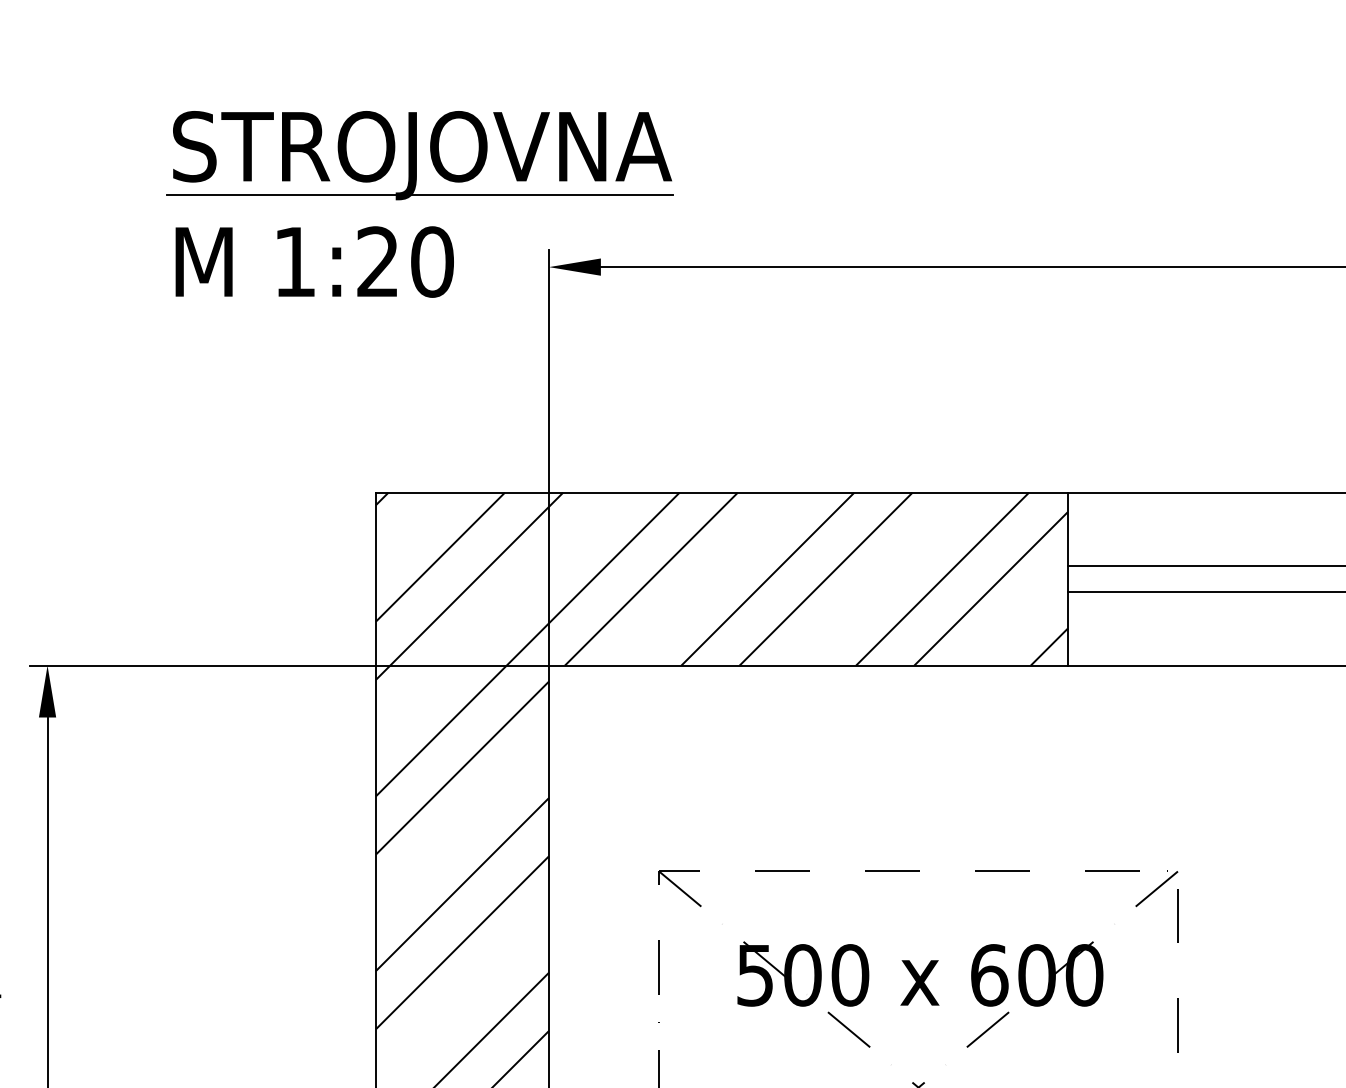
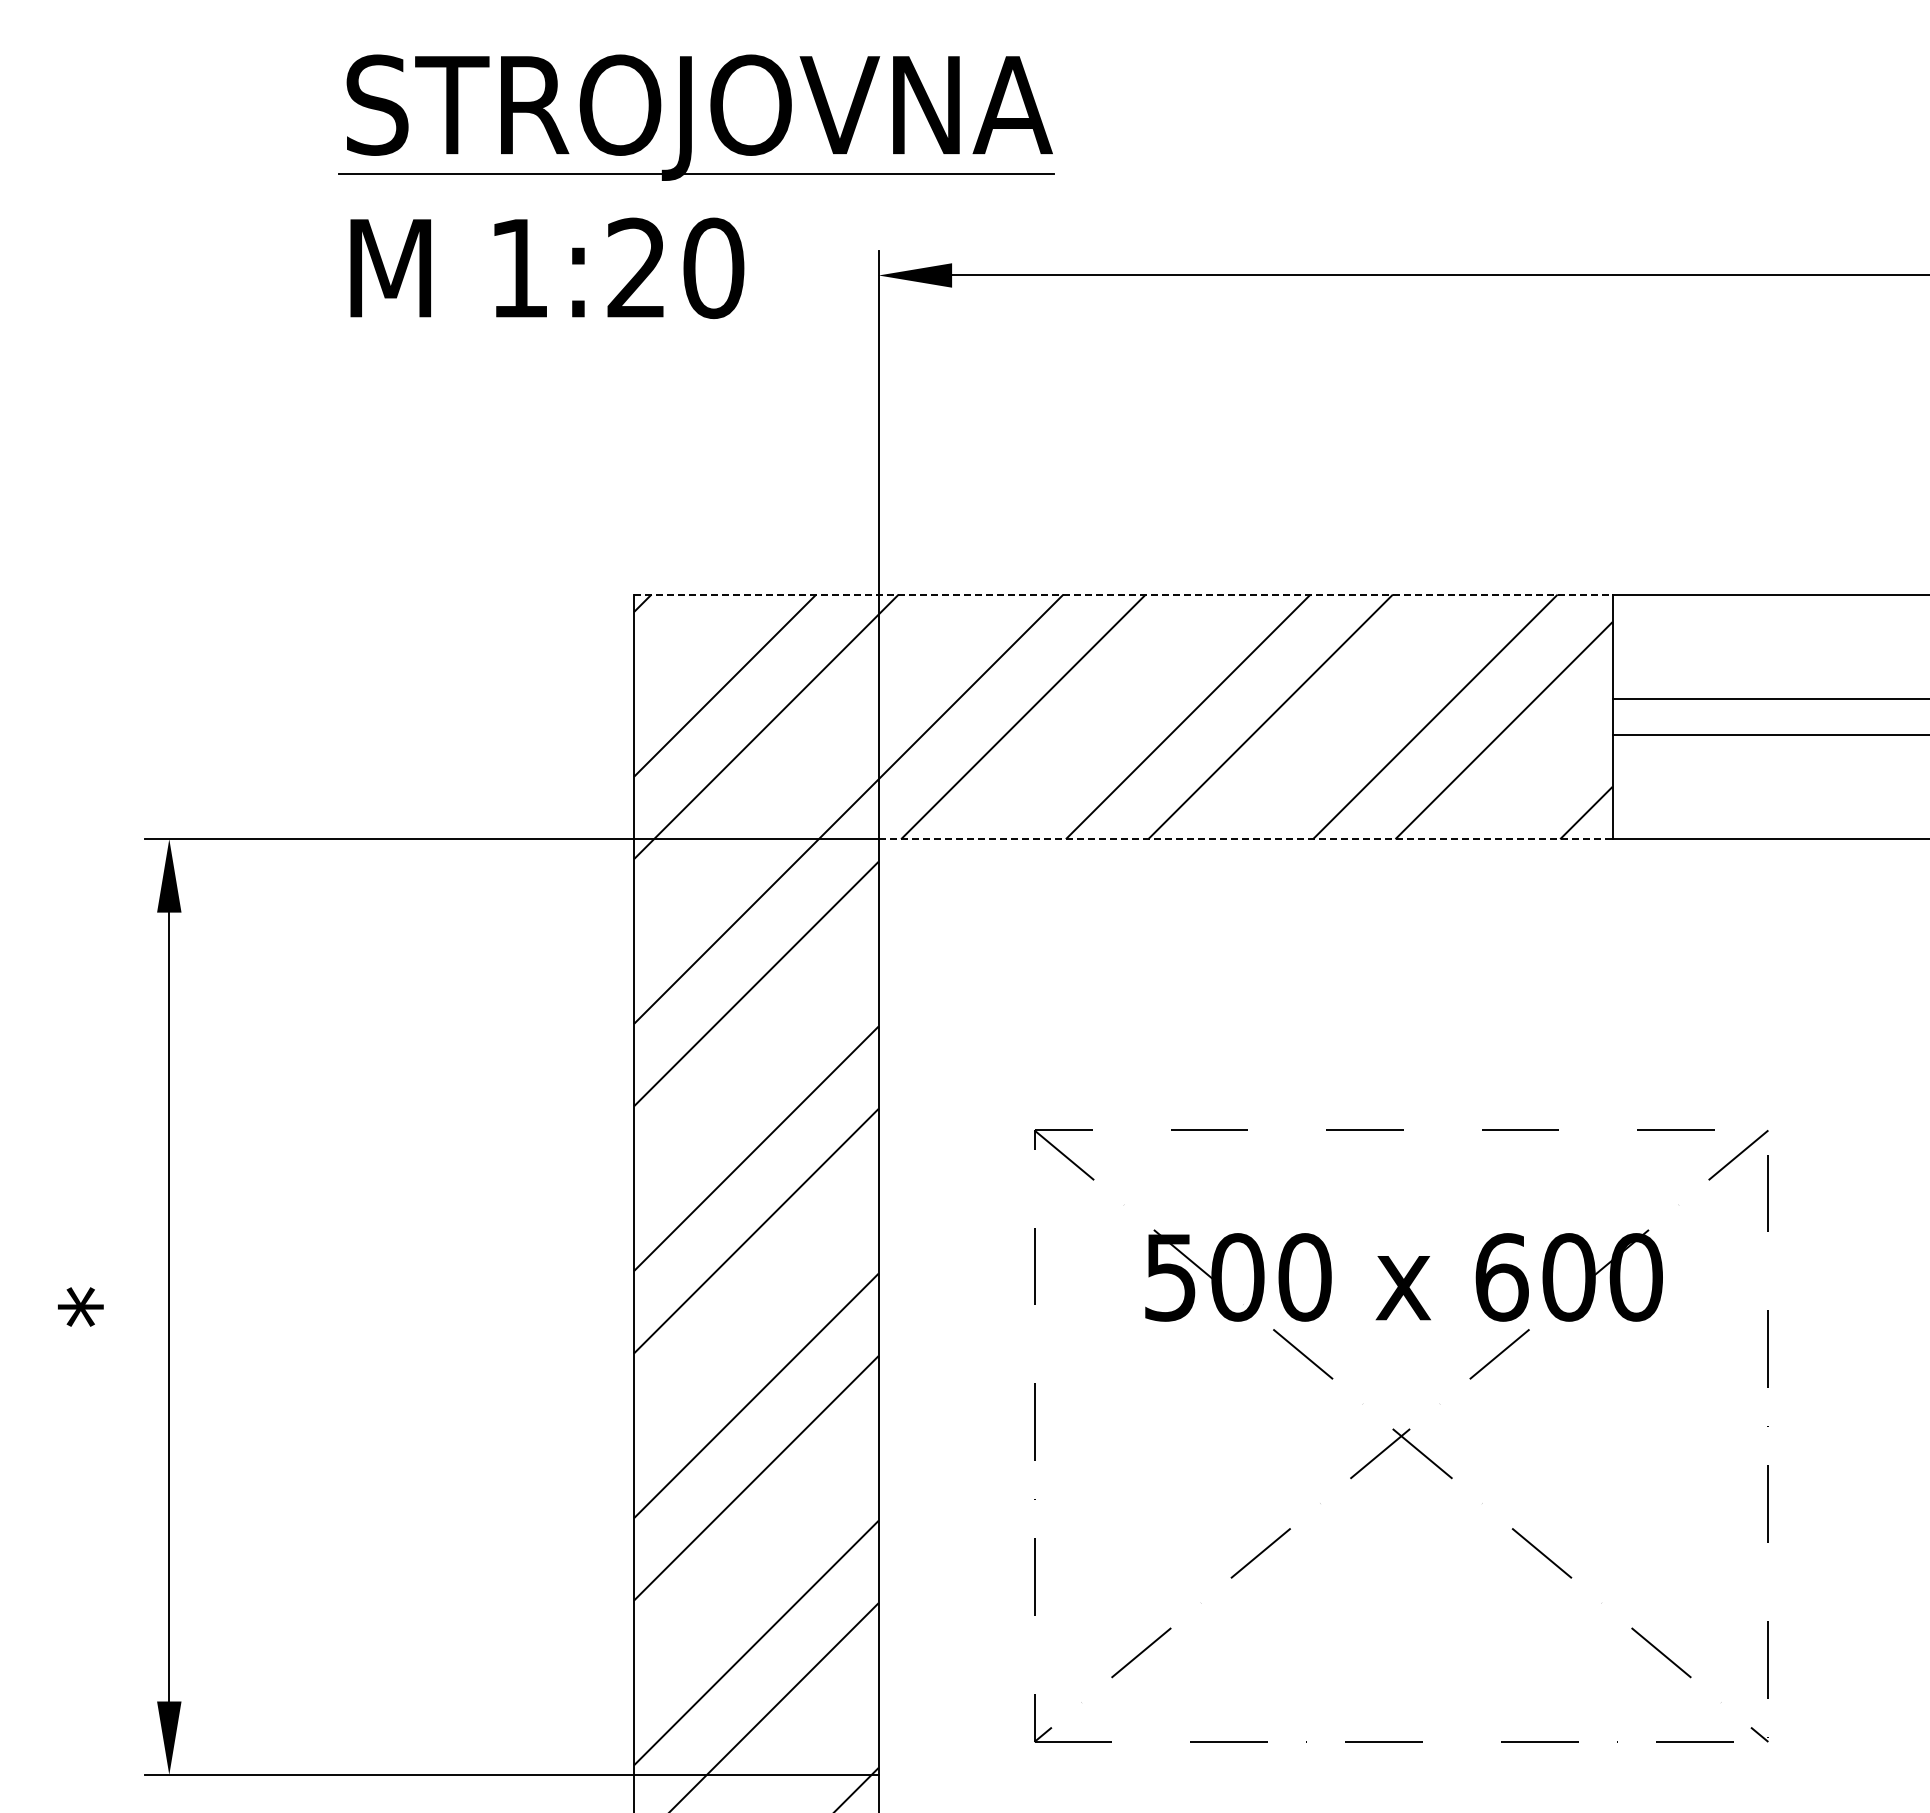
line: (722, 492) -> (1123, 594), solid -> dashed
line: (808, 665) -> (1245, 839), solid -> dashed

